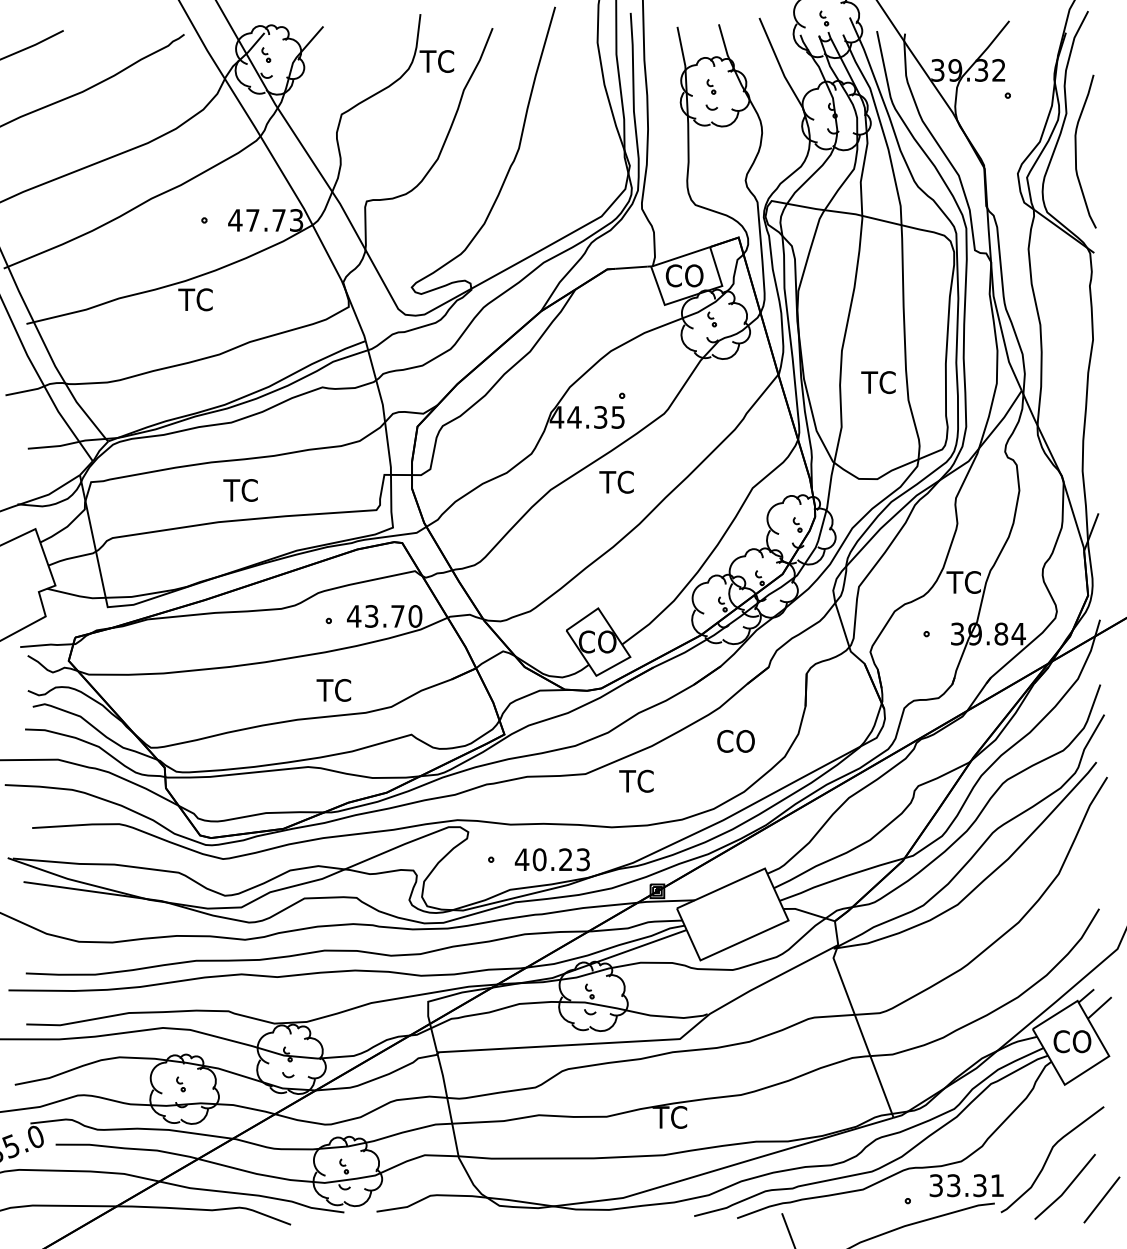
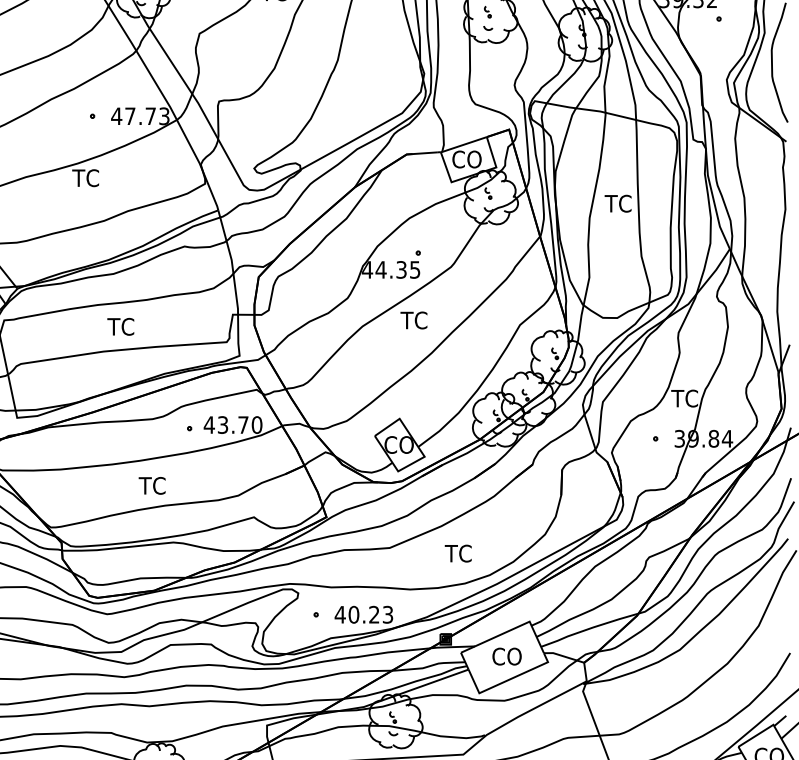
text: (878, 382) -> (618, 203), moved
text: (333, 690) -> (151, 485), moved
text: (735, 741) -> (506, 656), moved
text: (636, 780) -> (458, 552), moved

